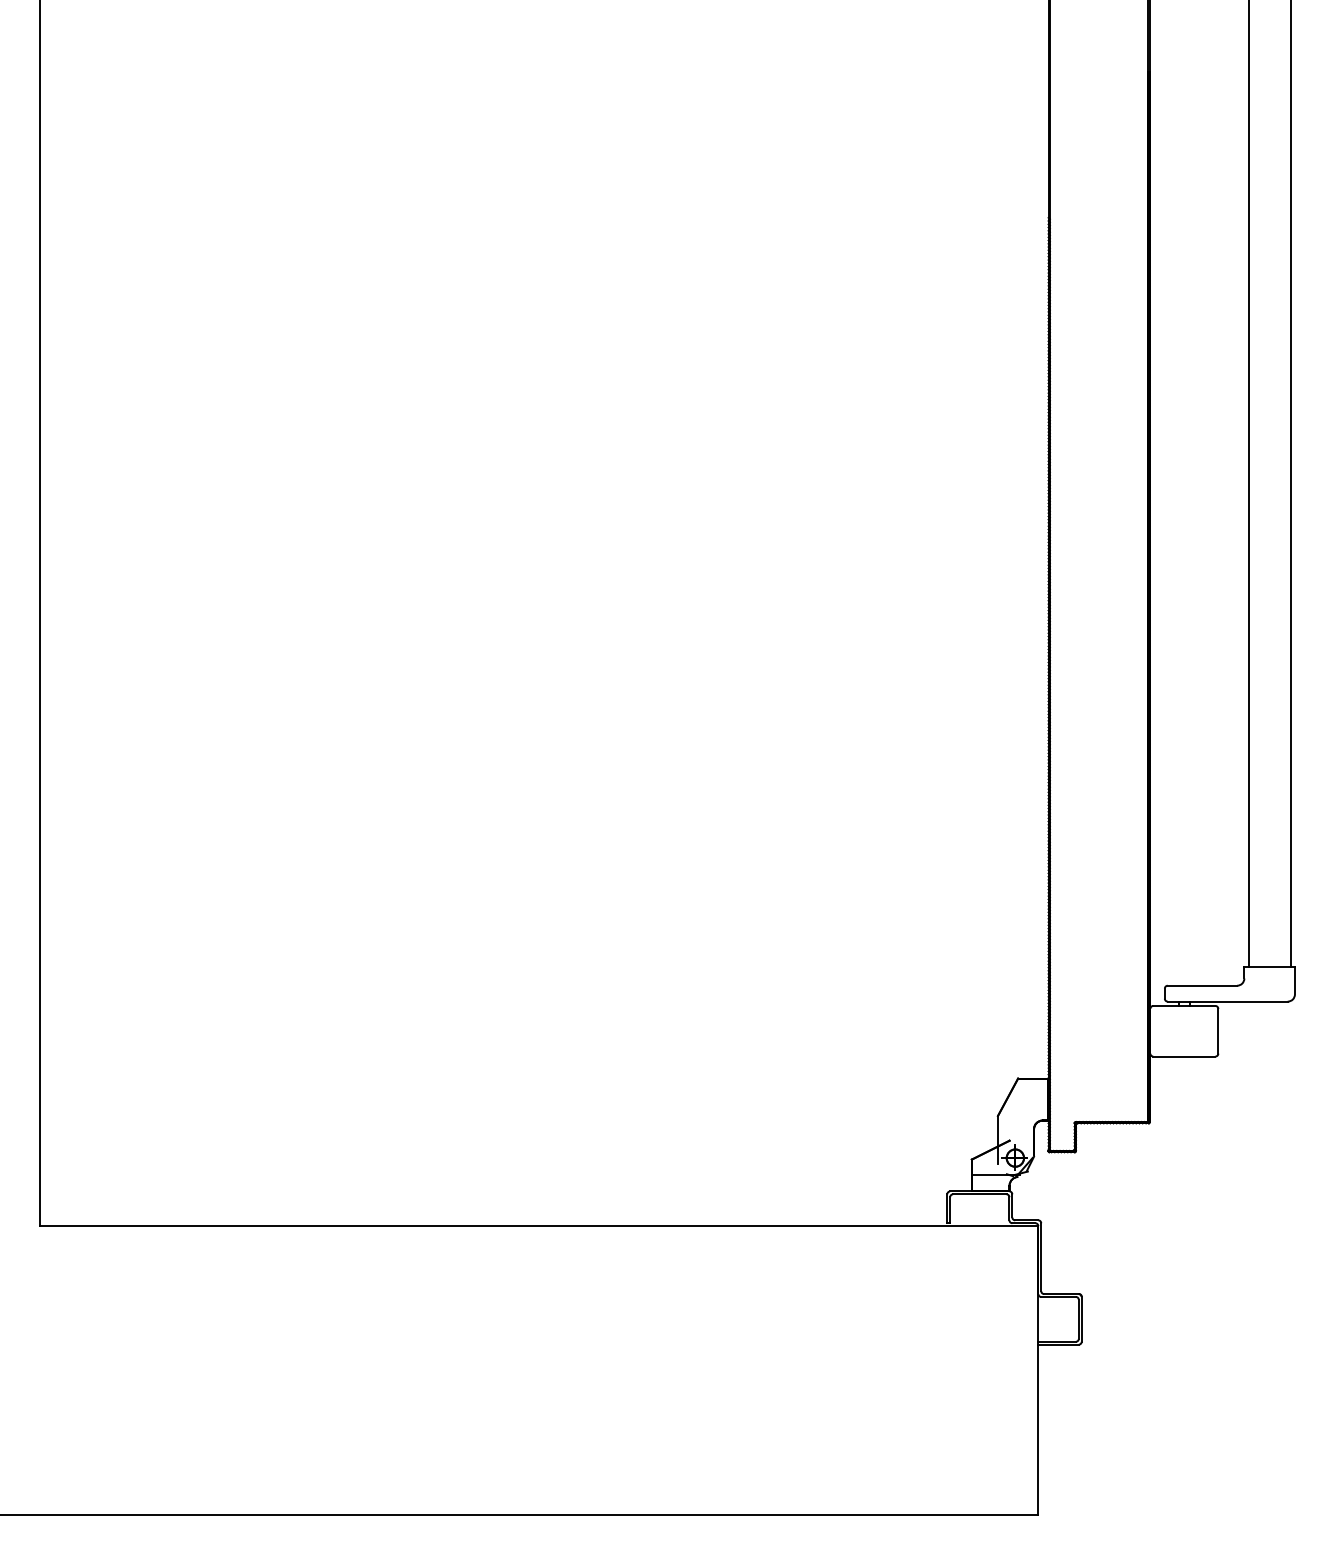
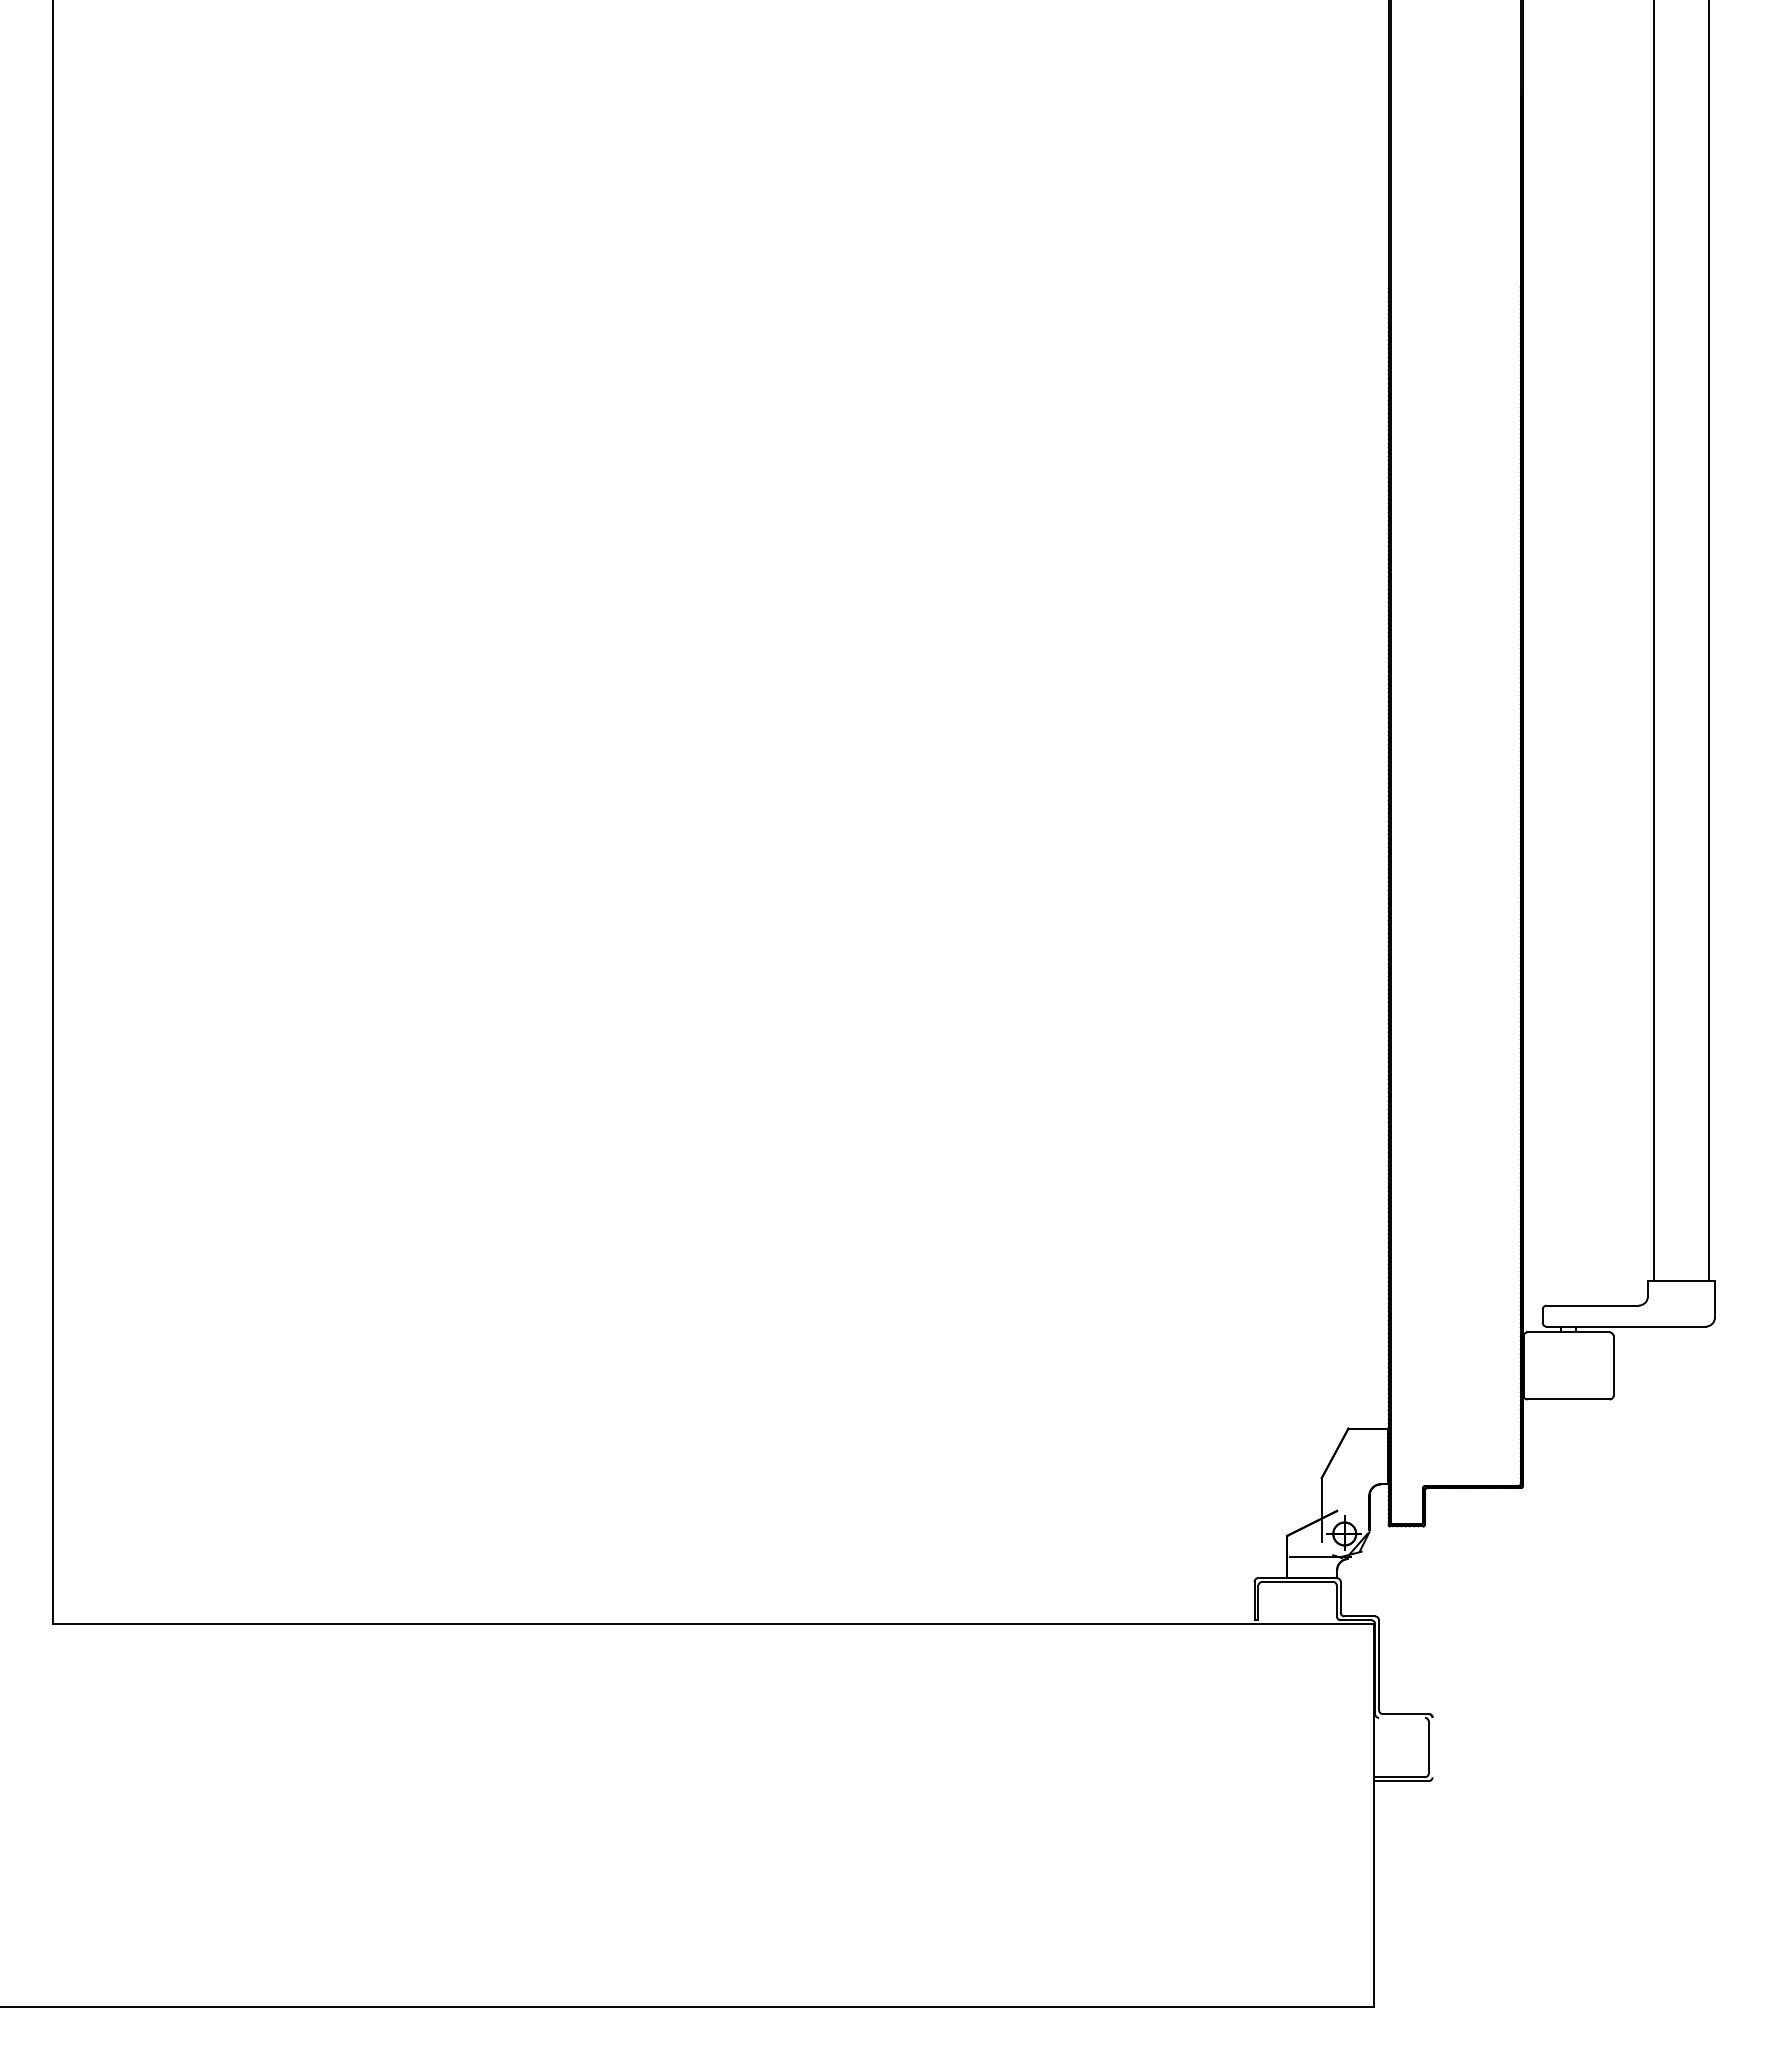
line: (1058, 1296) -> (1401, 1717), removed
line: (1081, 1319) -> (1432, 1747), removed

